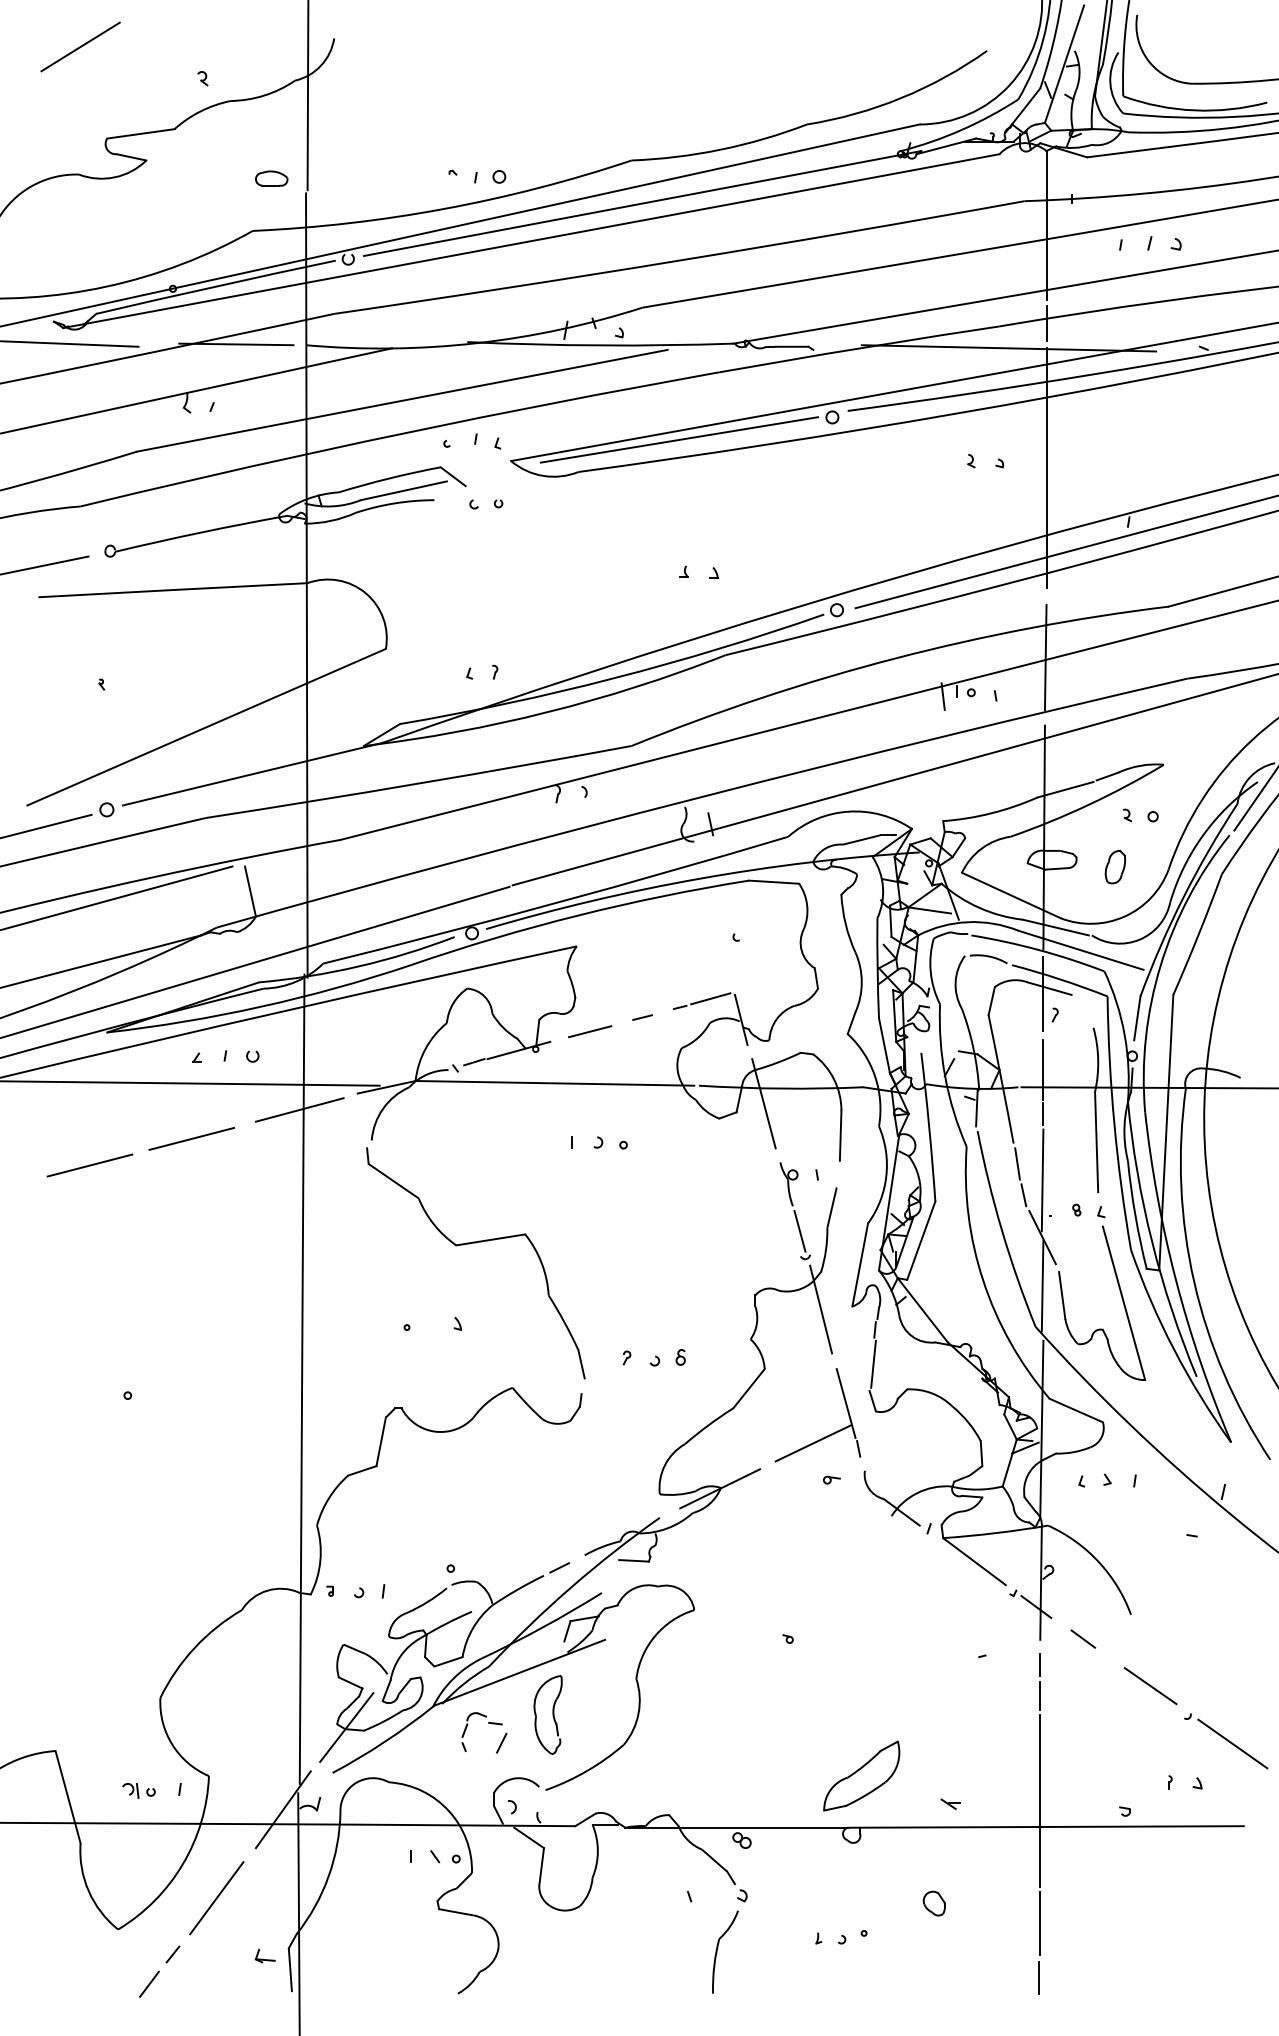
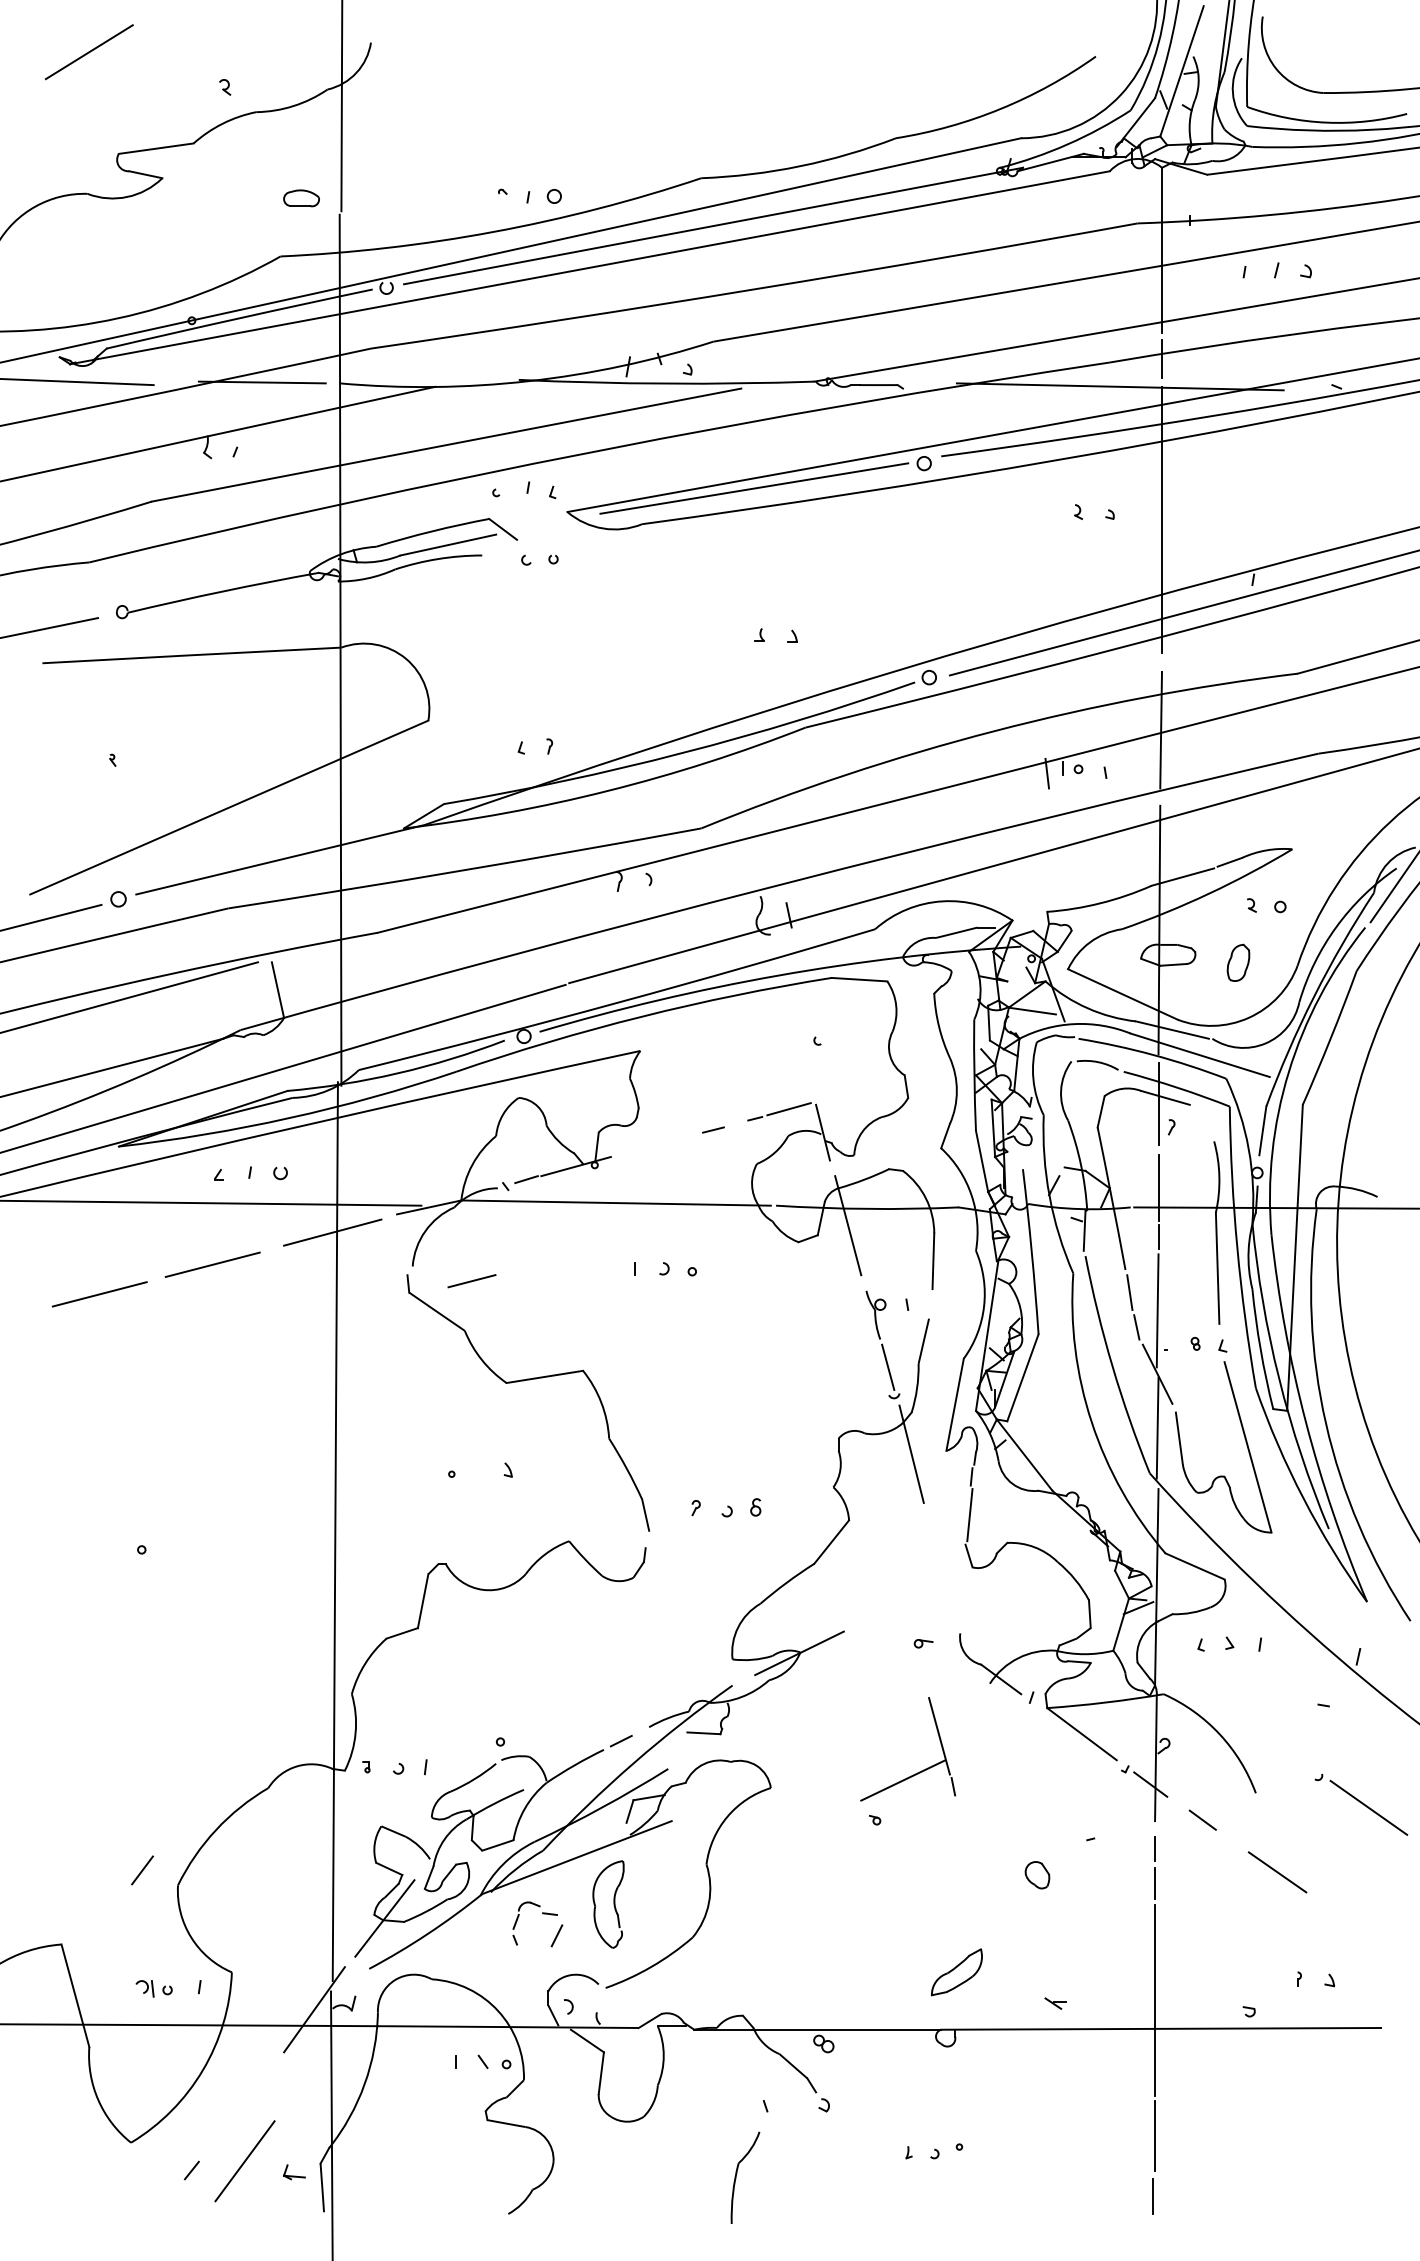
line: (590, 1031) -> (472, 1280), moved
part: (827, 1435) -> (918, 1771), moved
part: (1226, 1741) -> (1361, 1805), moved
part: (861, 1775) -> (956, 1971), size x0.6
line: (216, 1898) -> (244, 2161), moved
part: (933, 1903) -> (1036, 1875), moved
part: (717, 1951) -> (736, 2177), moved
line: (149, 1983) -> (142, 1869), moved

